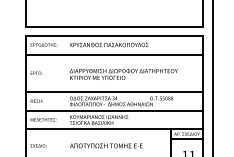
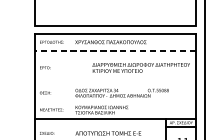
line: (114, 54) -> (115, 50), solid -> dashed
text: (123, 74) -> (141, 67), moved
line: (114, 92) -> (115, 85), removed
line: (114, 110) -> (115, 101), removed

